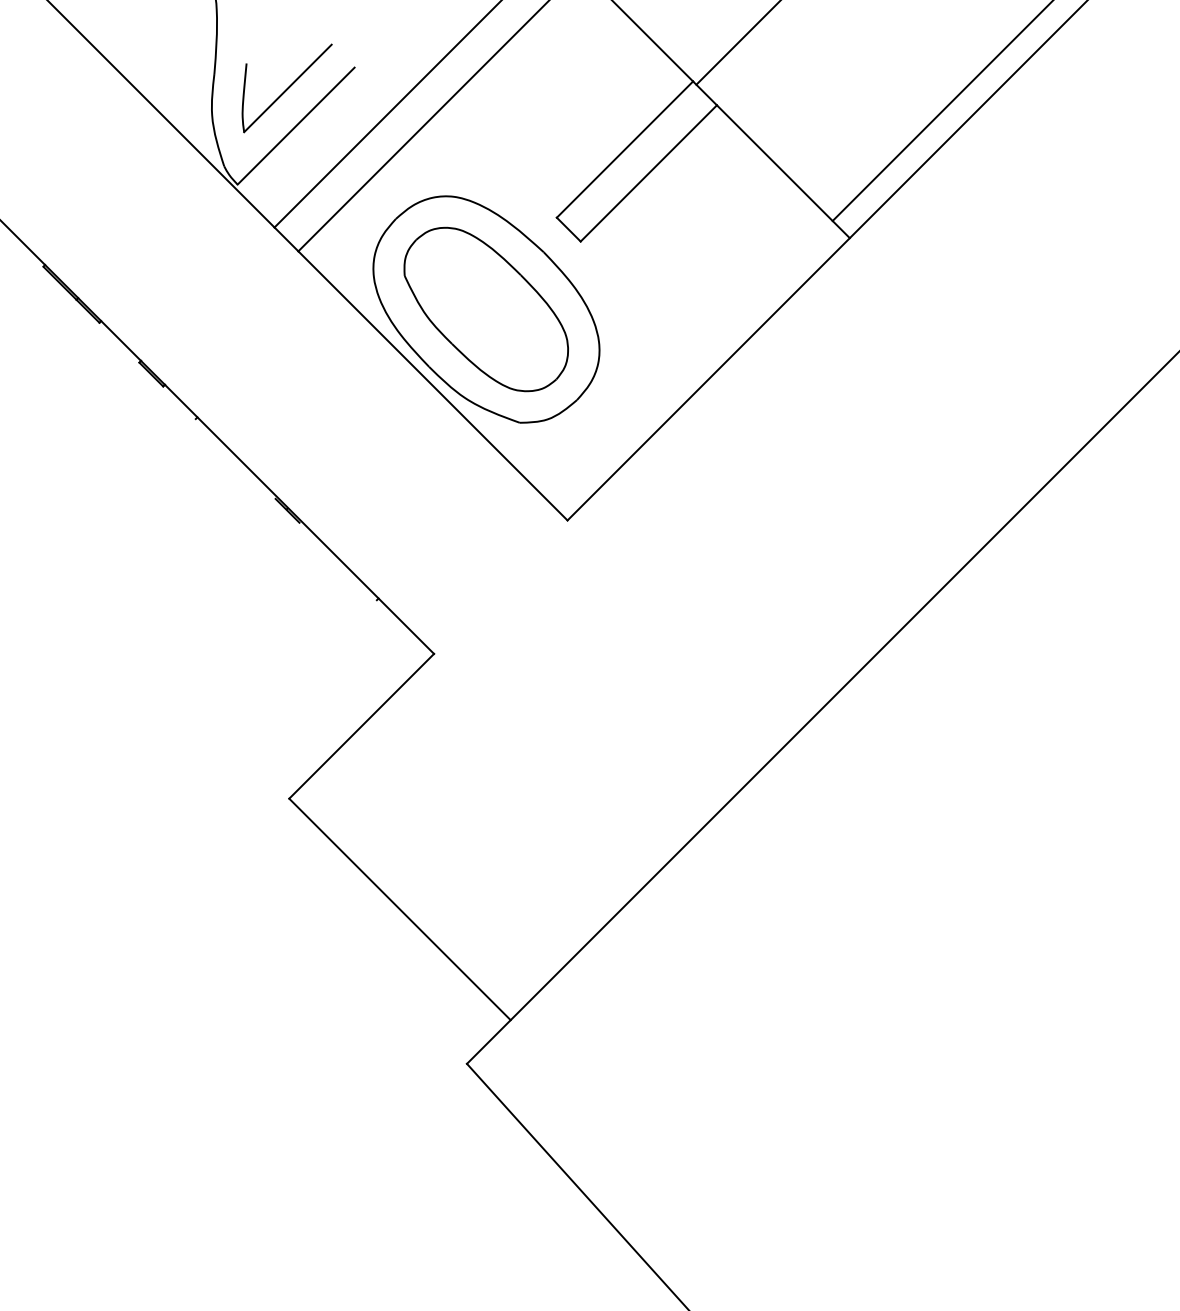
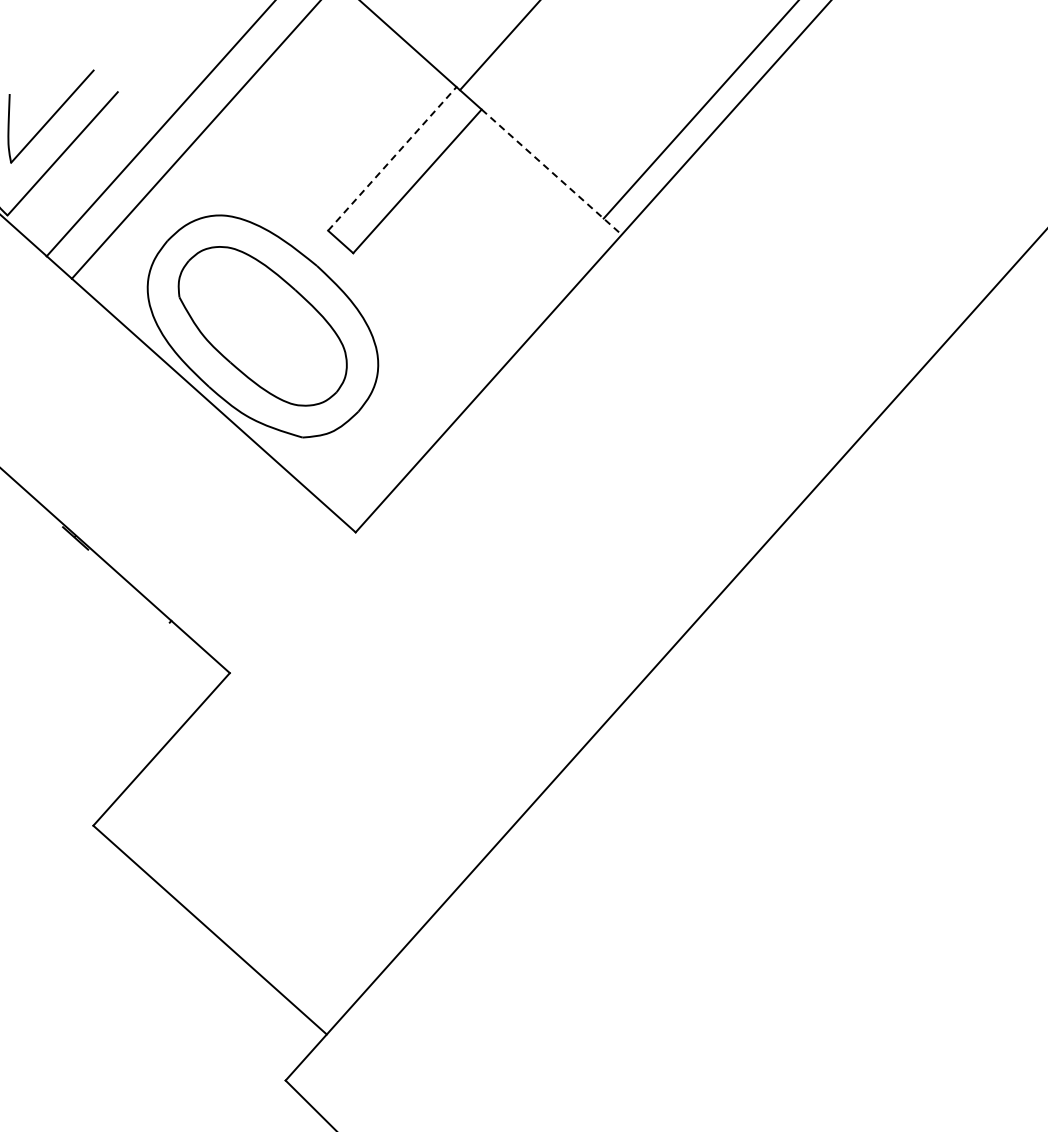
line: (625, 149) -> (392, 158), solid -> dashed
line: (783, 171) -> (551, 171), solid -> dashed

